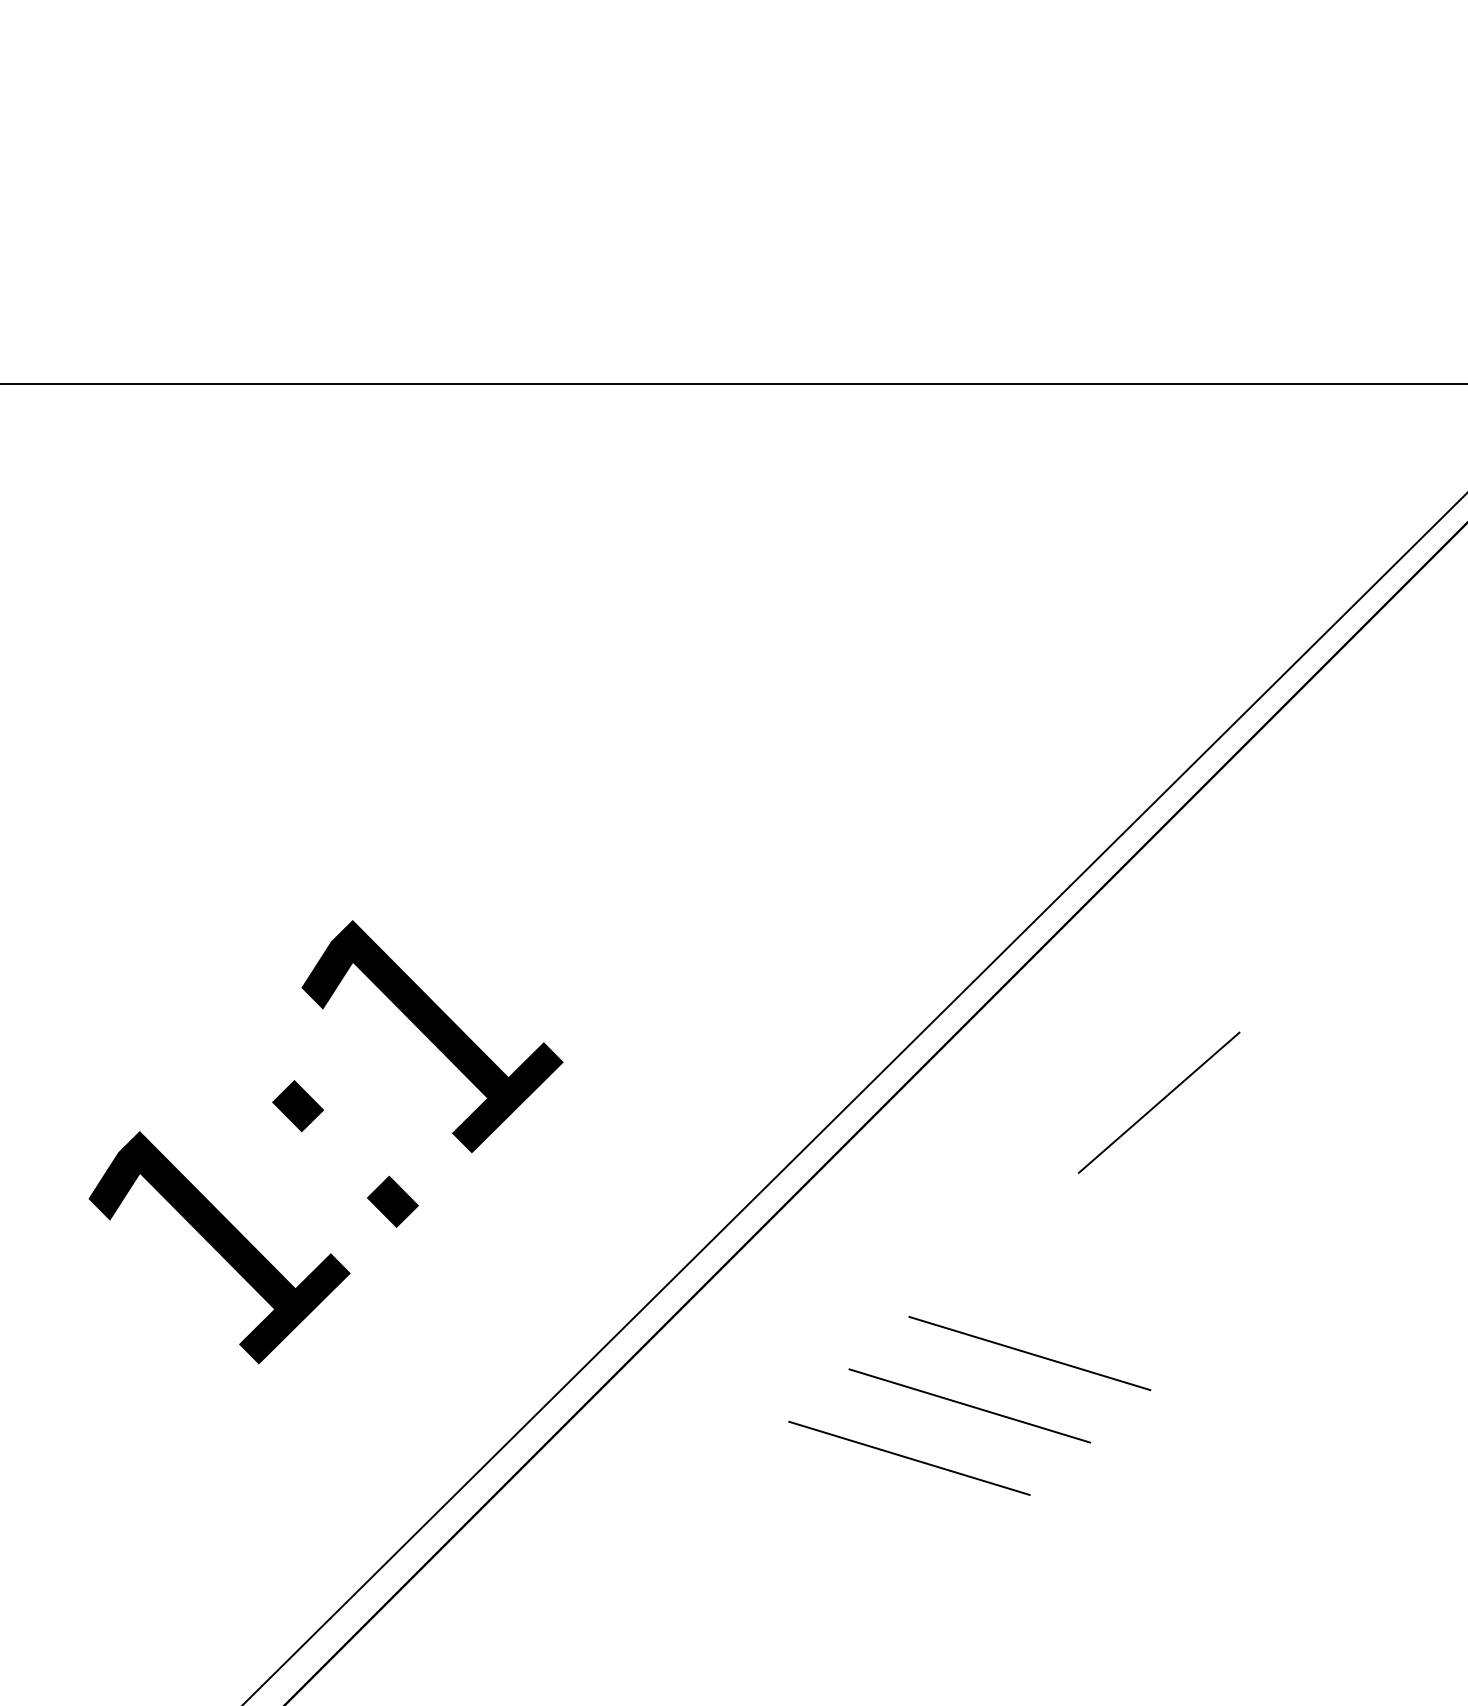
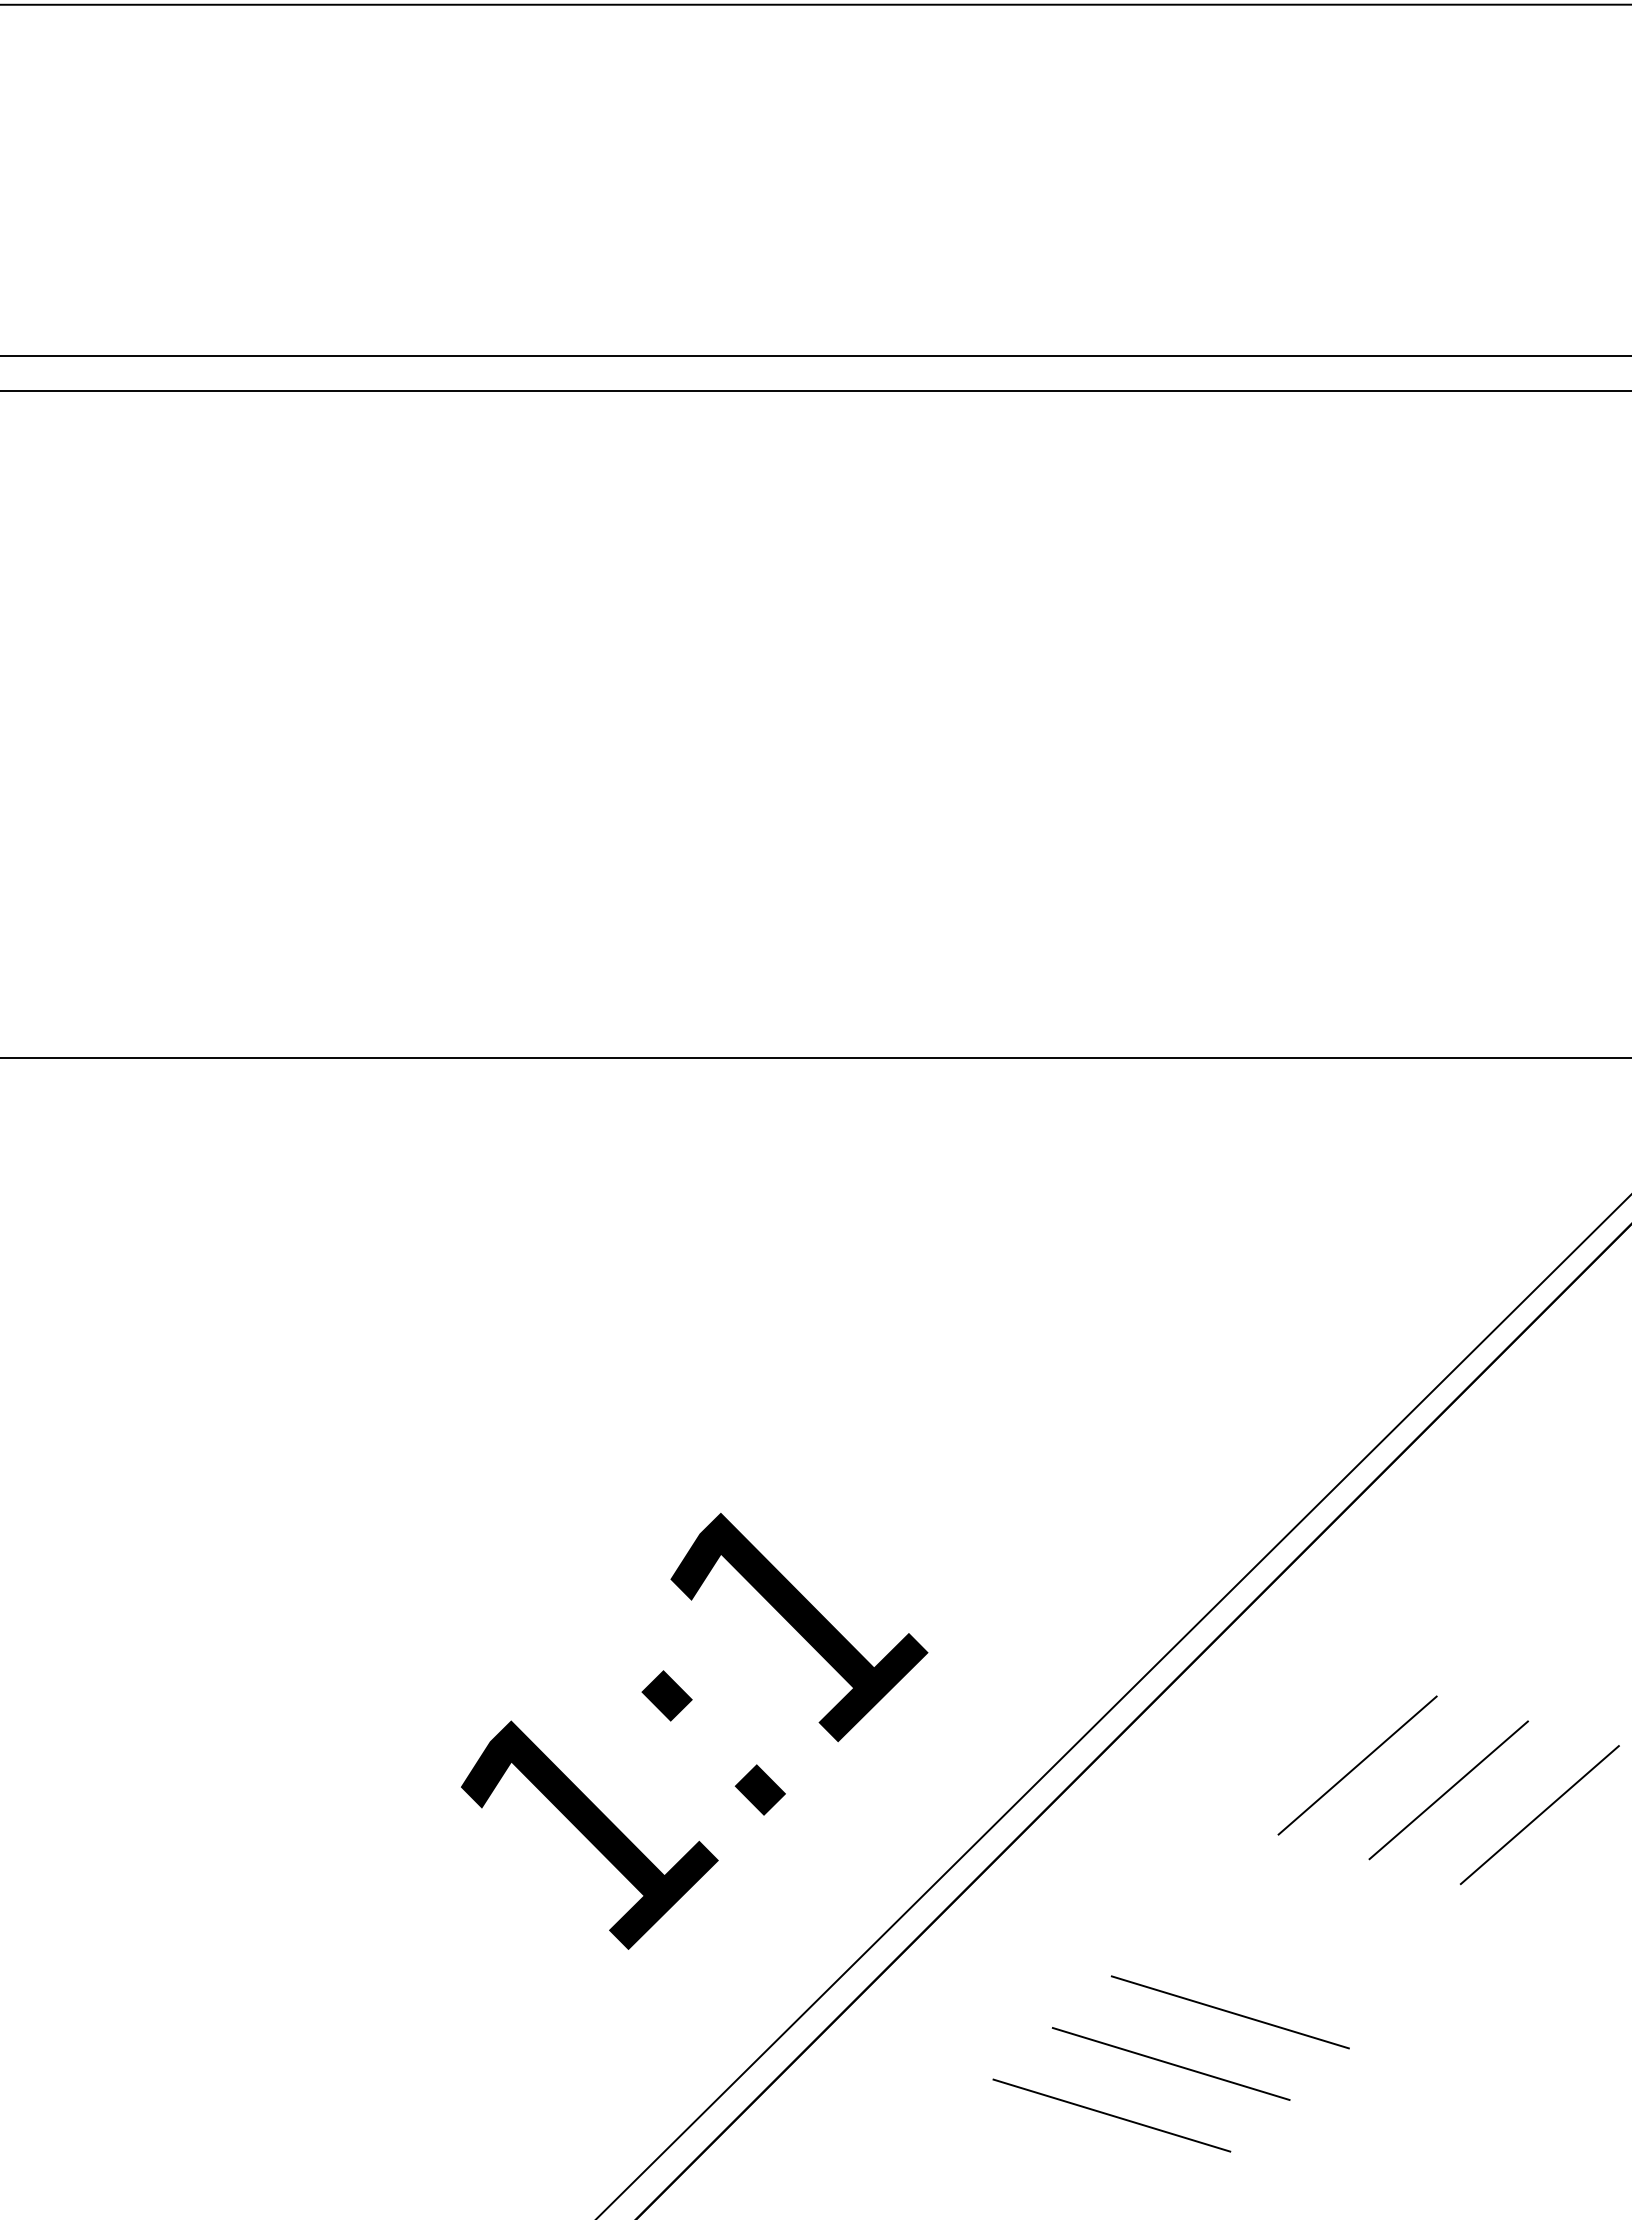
line: (1251, 1128) -> (1448, 1790), added
text: (325, 1142) -> (694, 1731), moved
line: (1343, 1153) -> (1539, 1815), added

